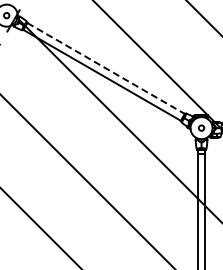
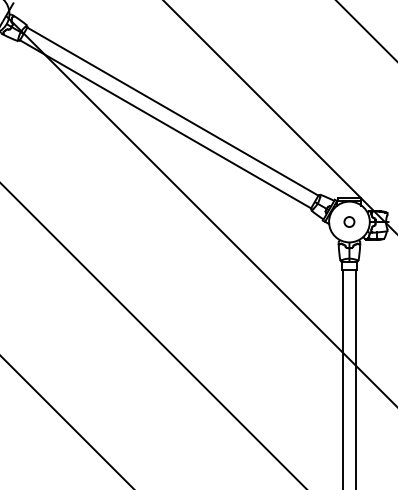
line: (106, 68) -> (173, 111), dashed -> solid

